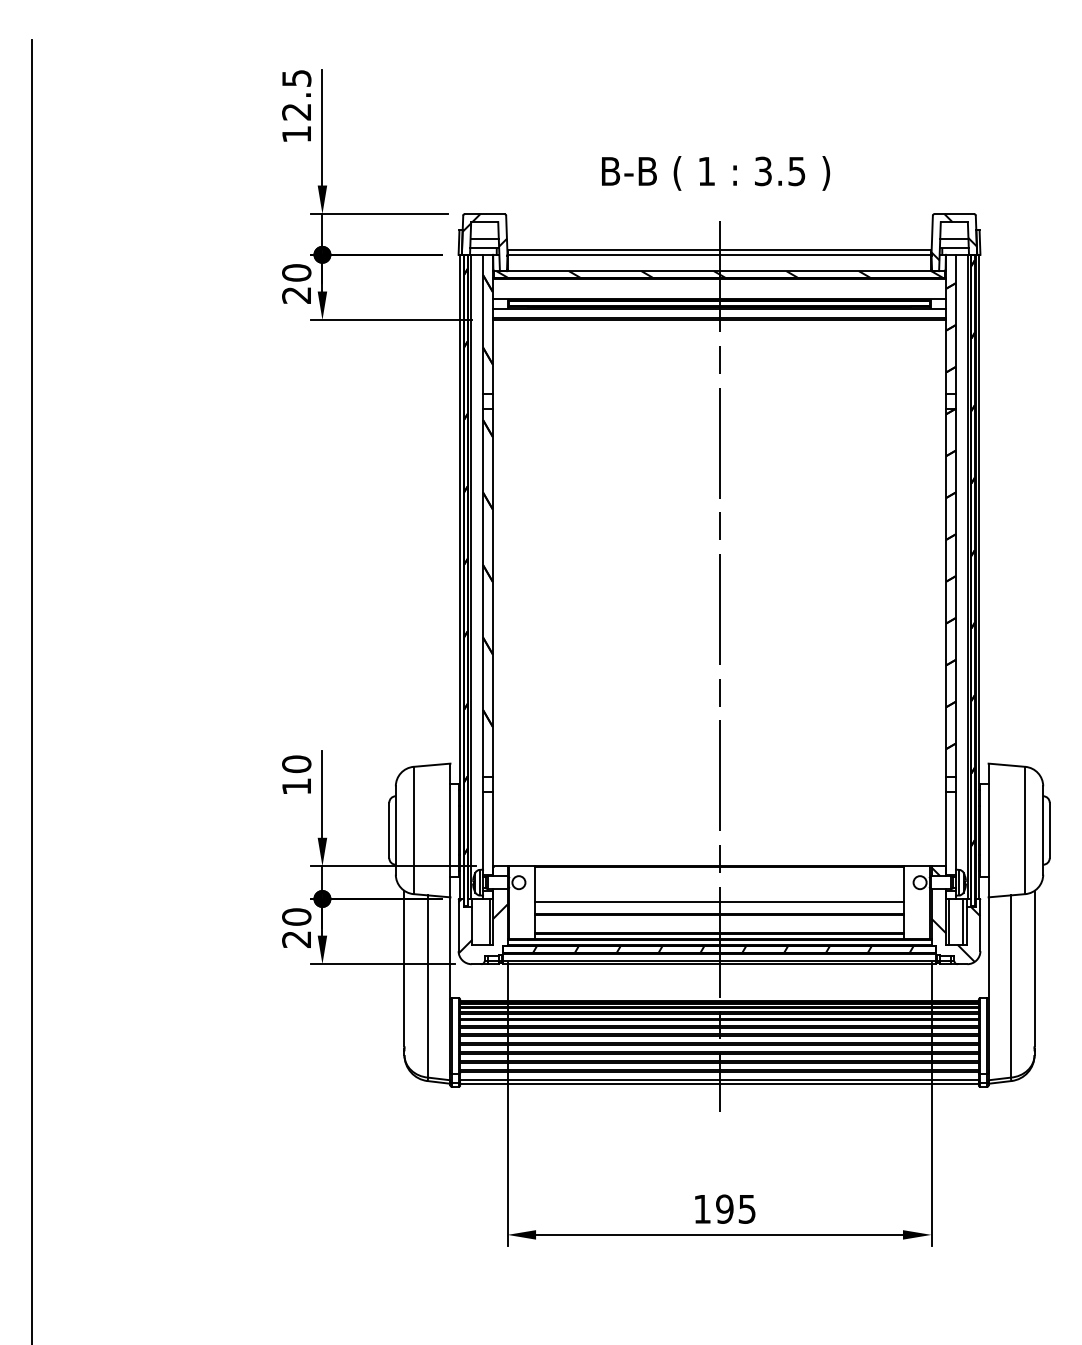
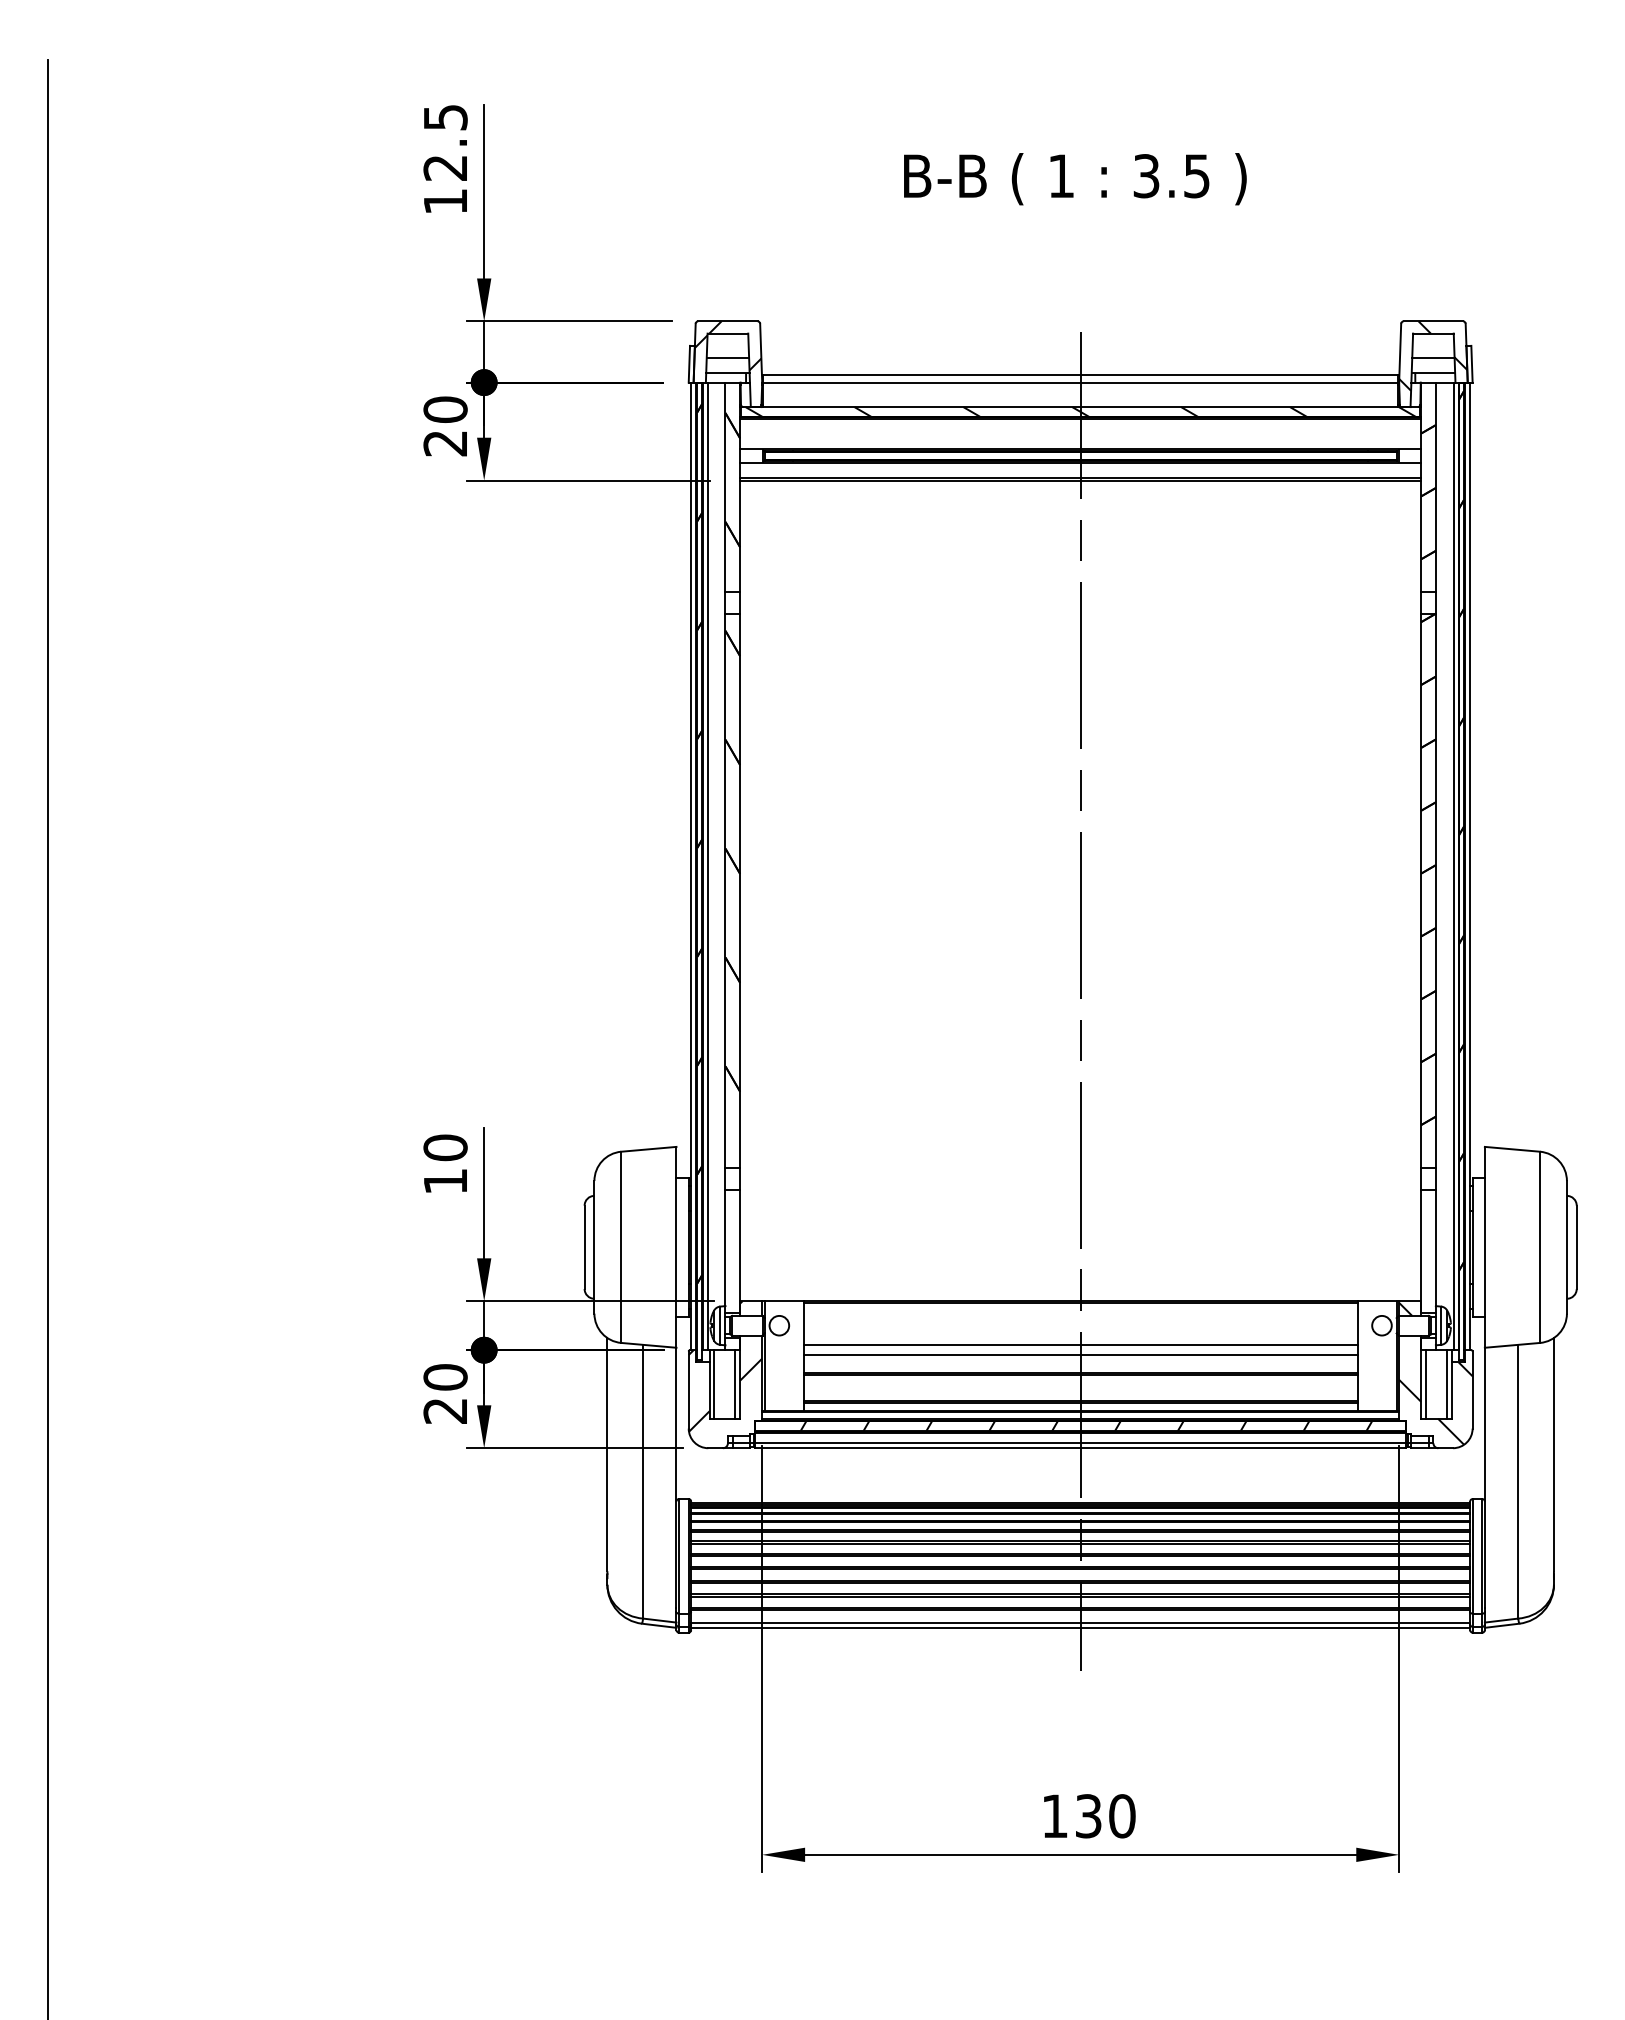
text: (716, 173) -> (1076, 179), moved
line: (719, 895) -> (1080, 1344), added
line: (475, 921) -> (714, 1384), added
text: (736, 1208) -> (1106, 1815), 195 -> 130

